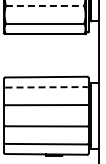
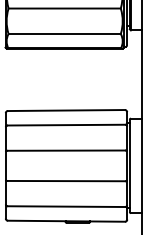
line: (45, 5) -> (65, 7), dashed -> solid
line: (46, 87) -> (66, 125), dashed -> solid

